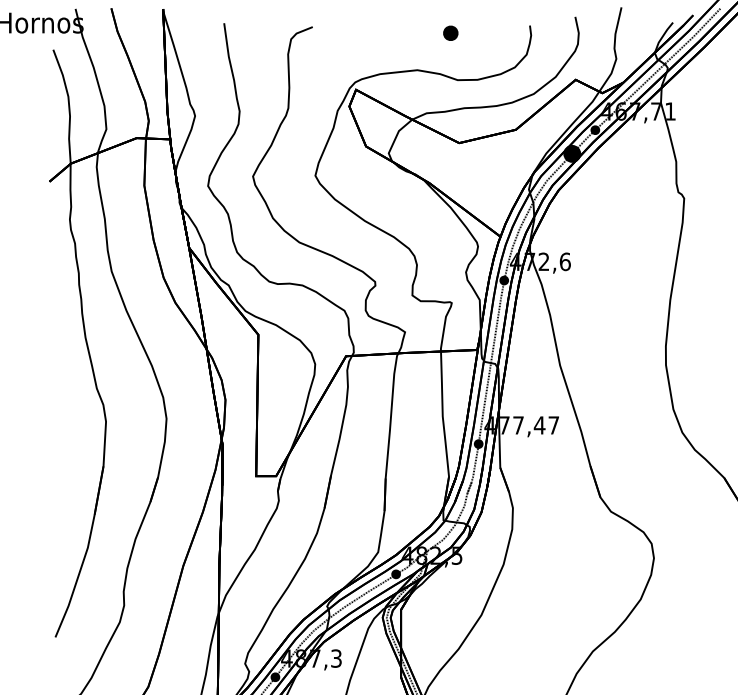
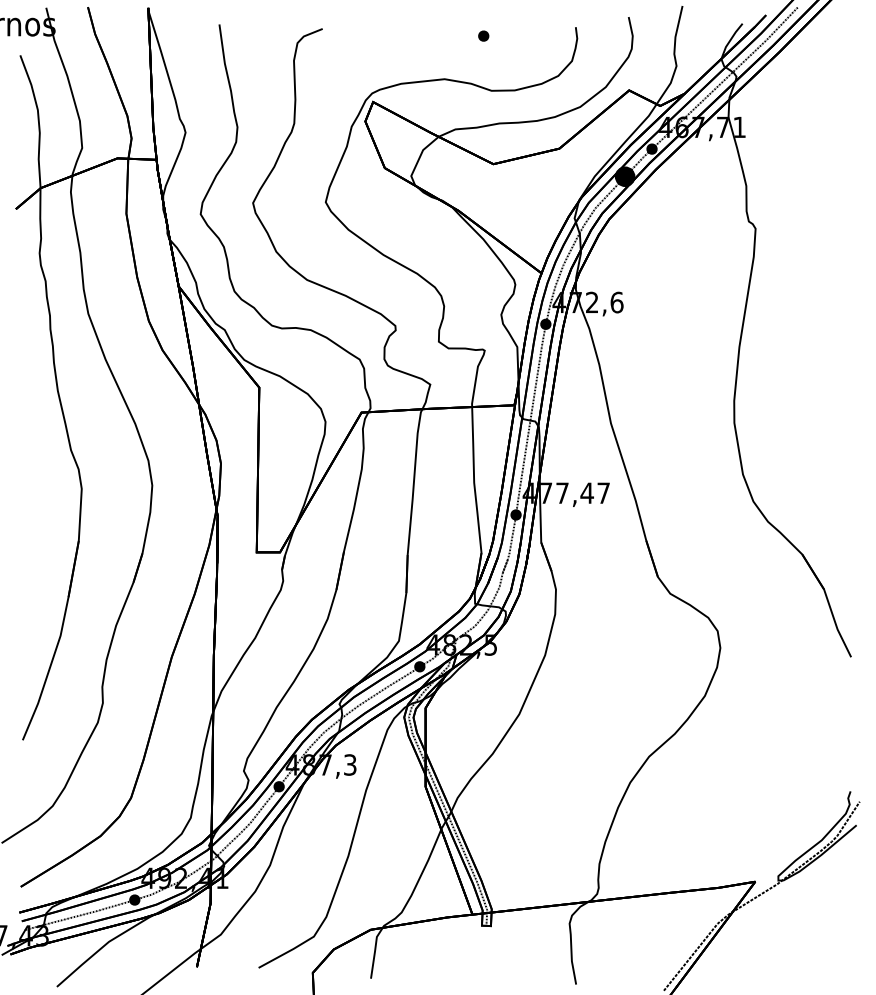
part: (450, 32) -> (483, 35), size x0.62

